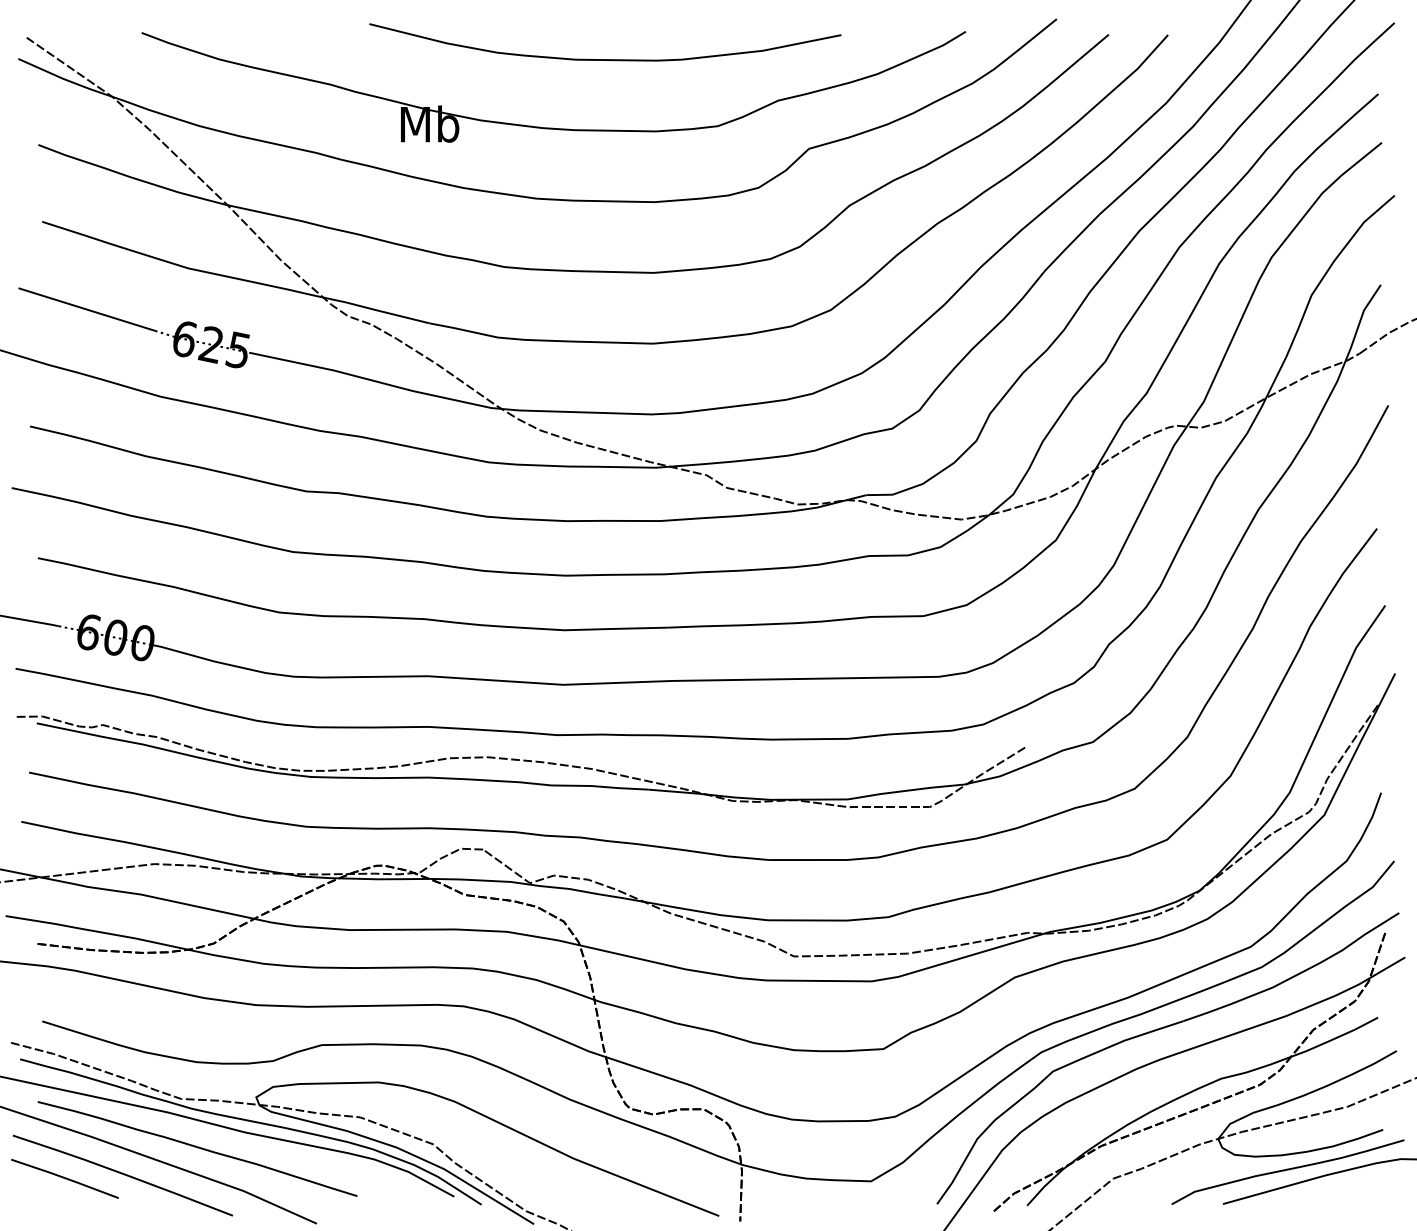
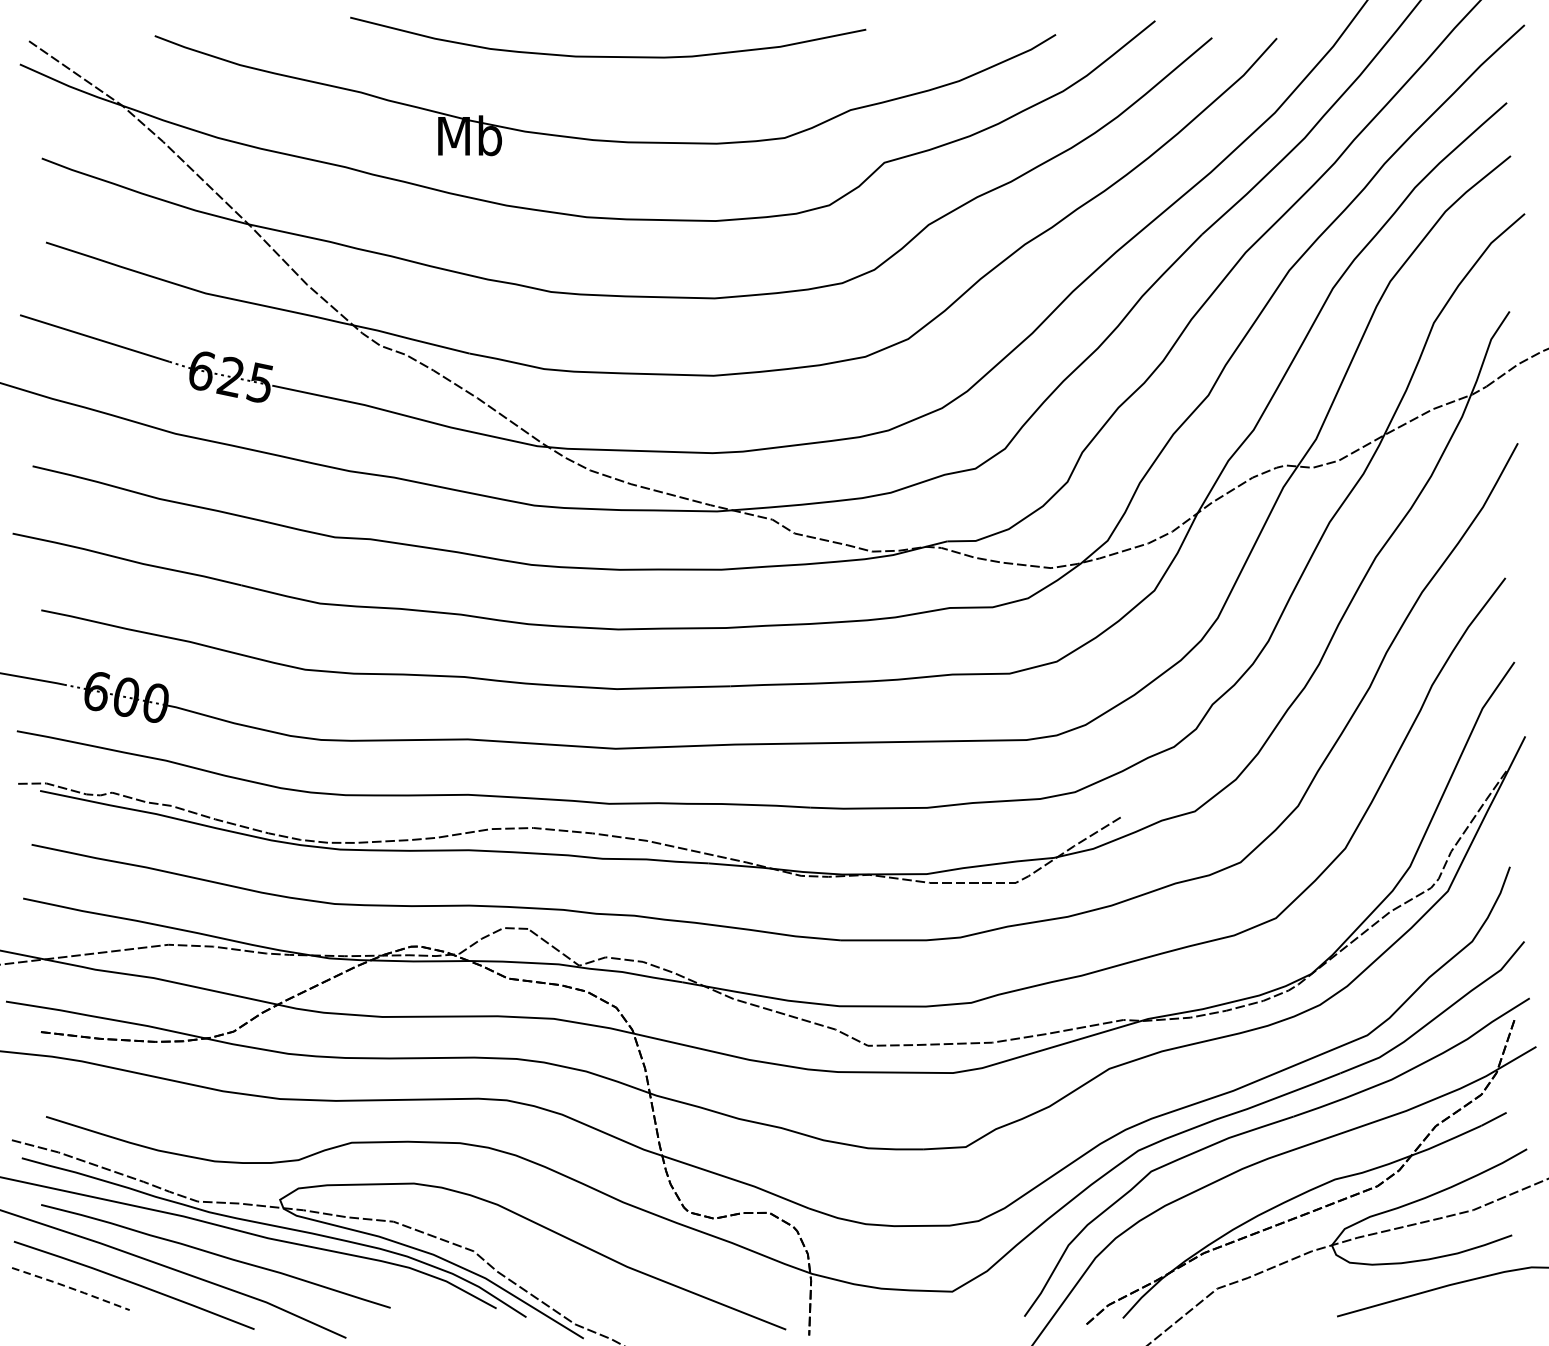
curve: (605, 59) -> (608, 56), moved
curve: (1287, 1170) -> (1407, 1279), removed
line: (65, 1178) -> (71, 1288), solid -> dashed

